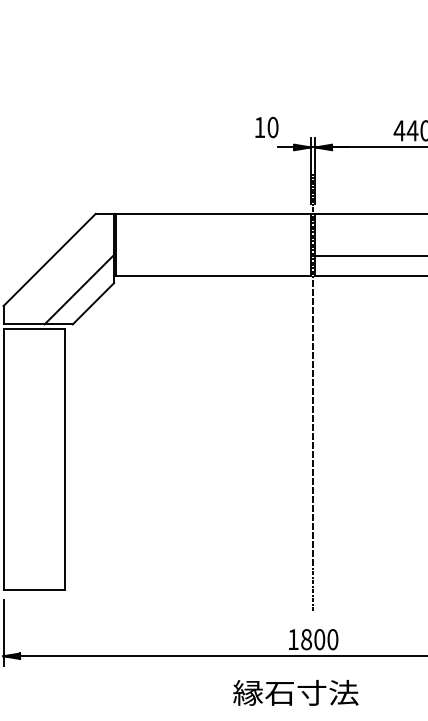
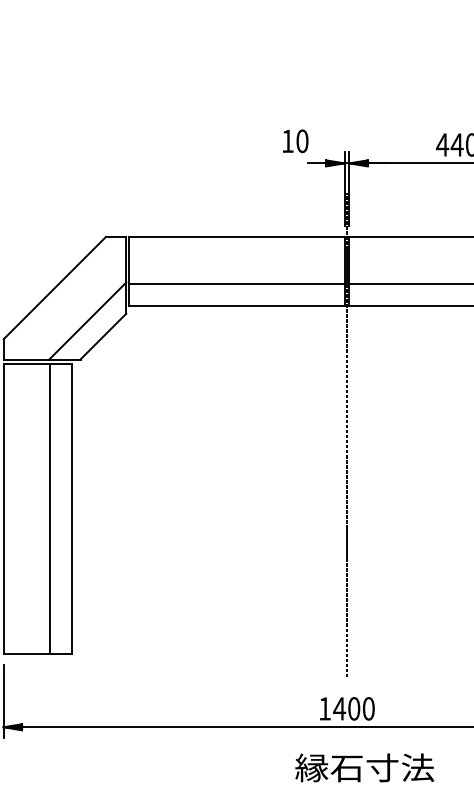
line: (213, 255) -> (236, 283), added
line: (45, 458) -> (50, 508), added
text: (306, 639) -> (339, 708), 1800 -> 1400
text: (295, 692) -> (364, 767), moved

